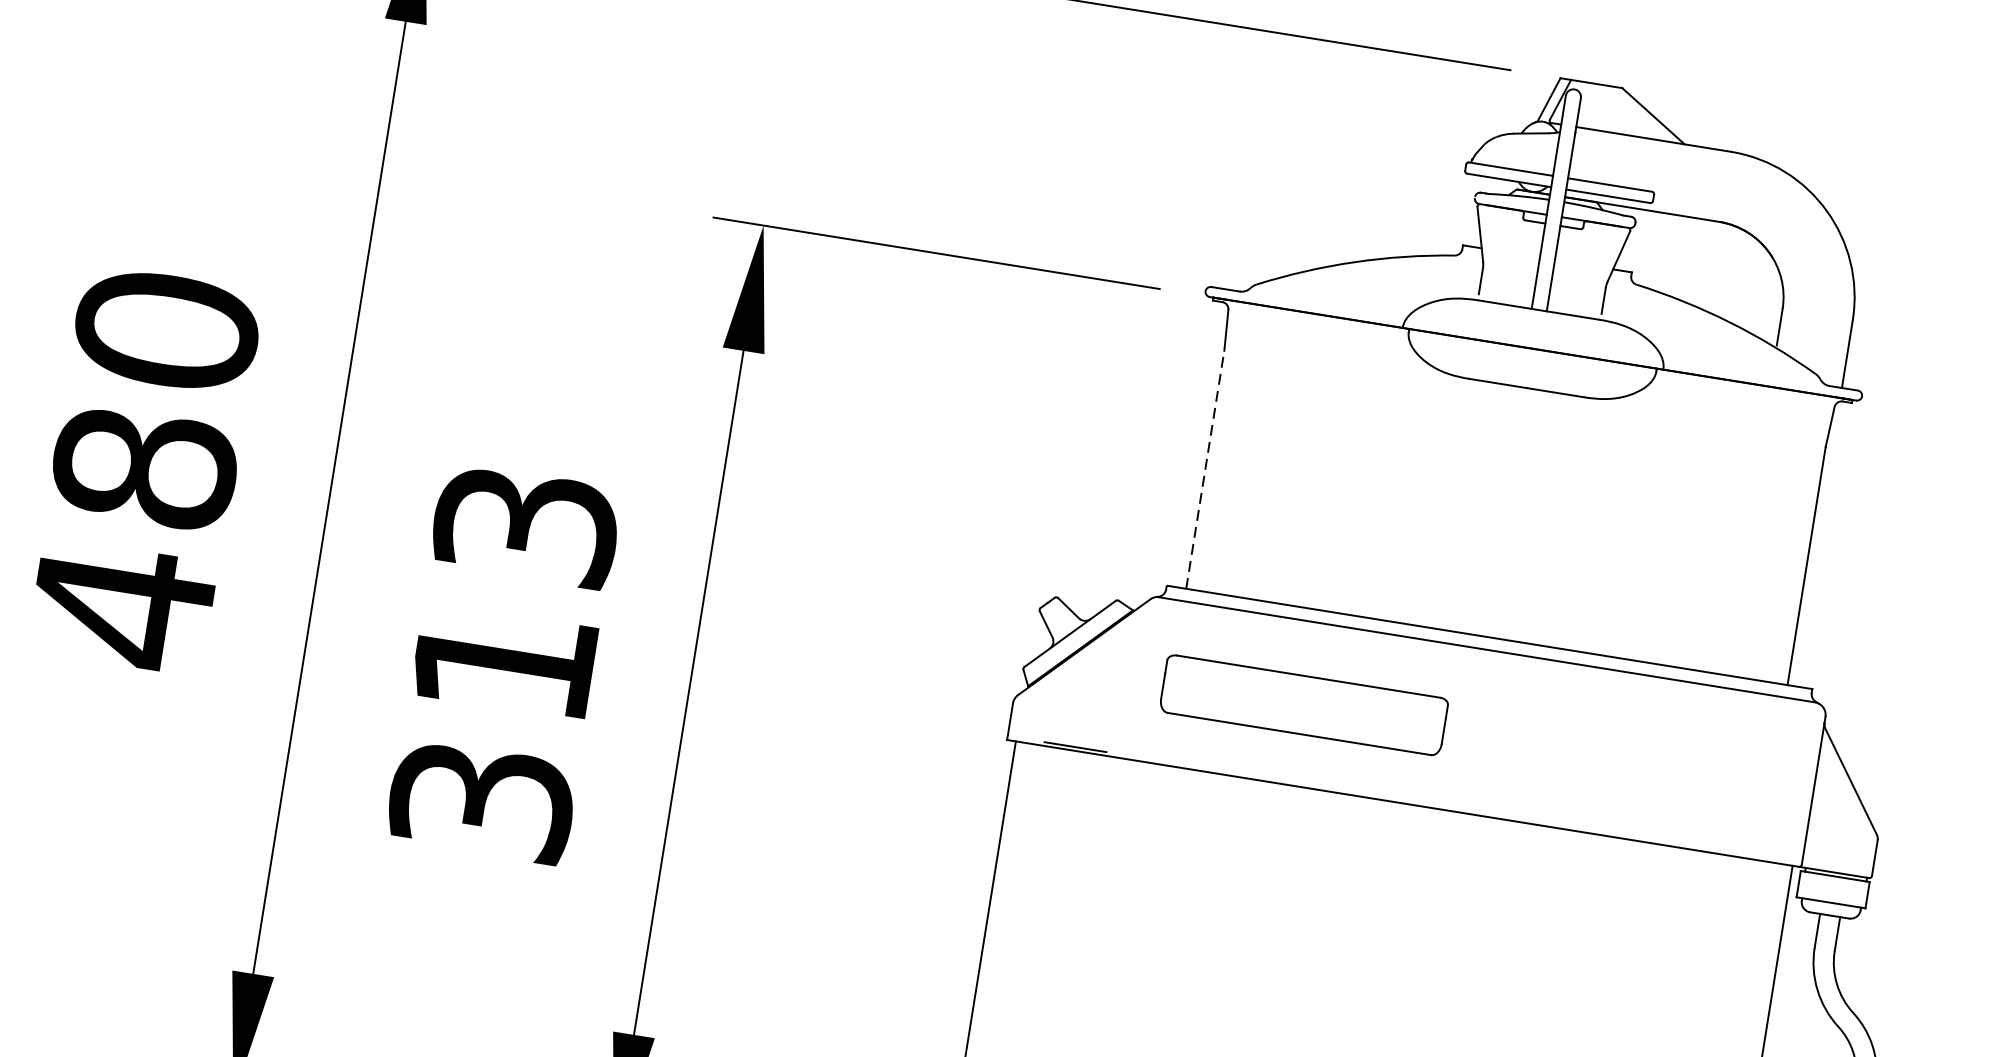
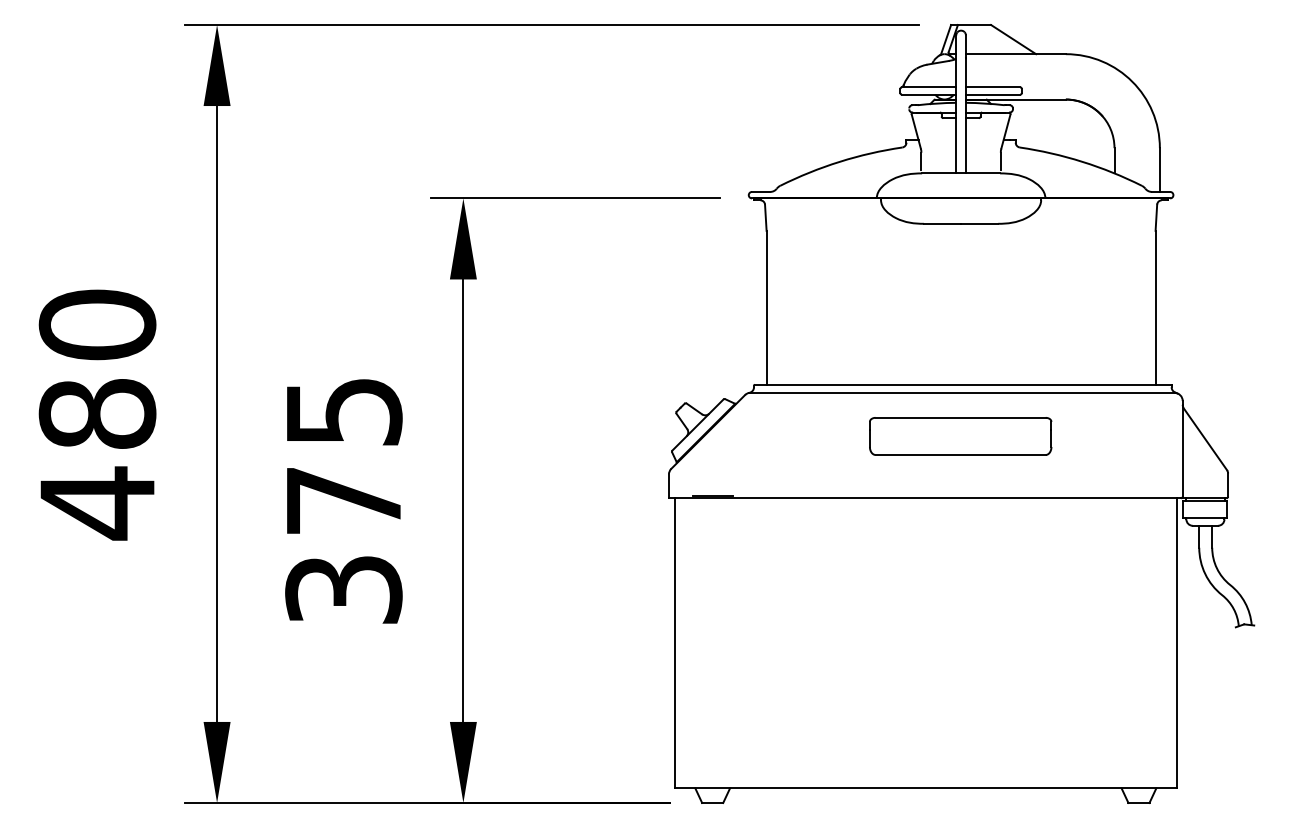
line: (1205, 469) -> (766, 307), dashed -> solid
text: (514, 593) -> (343, 455), 313 -> 375
part: (1303, 705) -> (960, 436), moved

